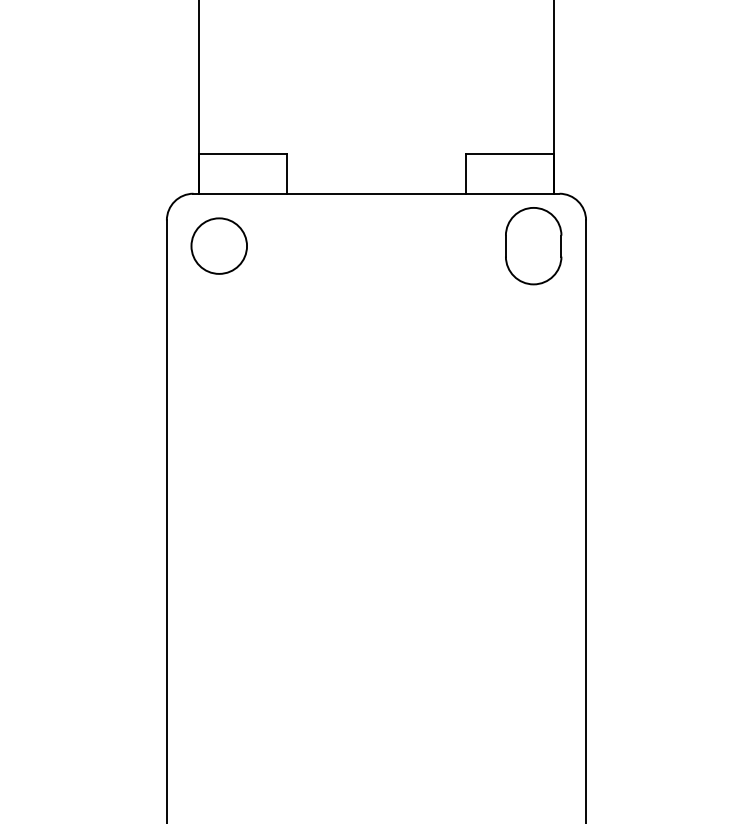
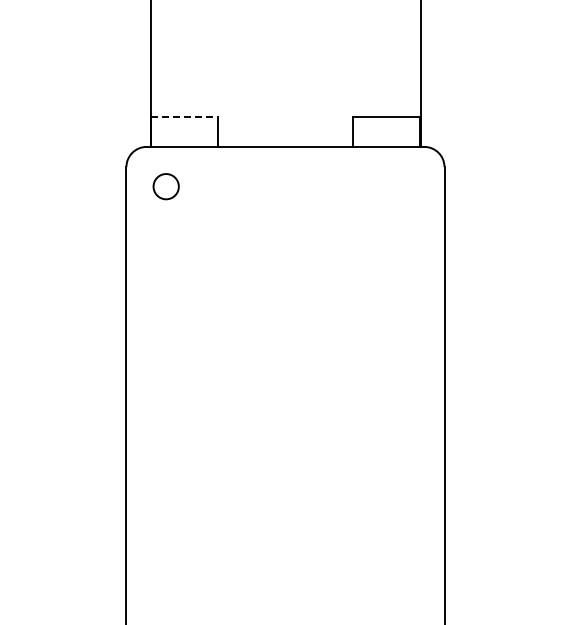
line: (243, 153) -> (184, 116), solid -> dashed
circle: (219, 245) -> (166, 186), size x0.6
part: (533, 245) -> (404, 186), removed

